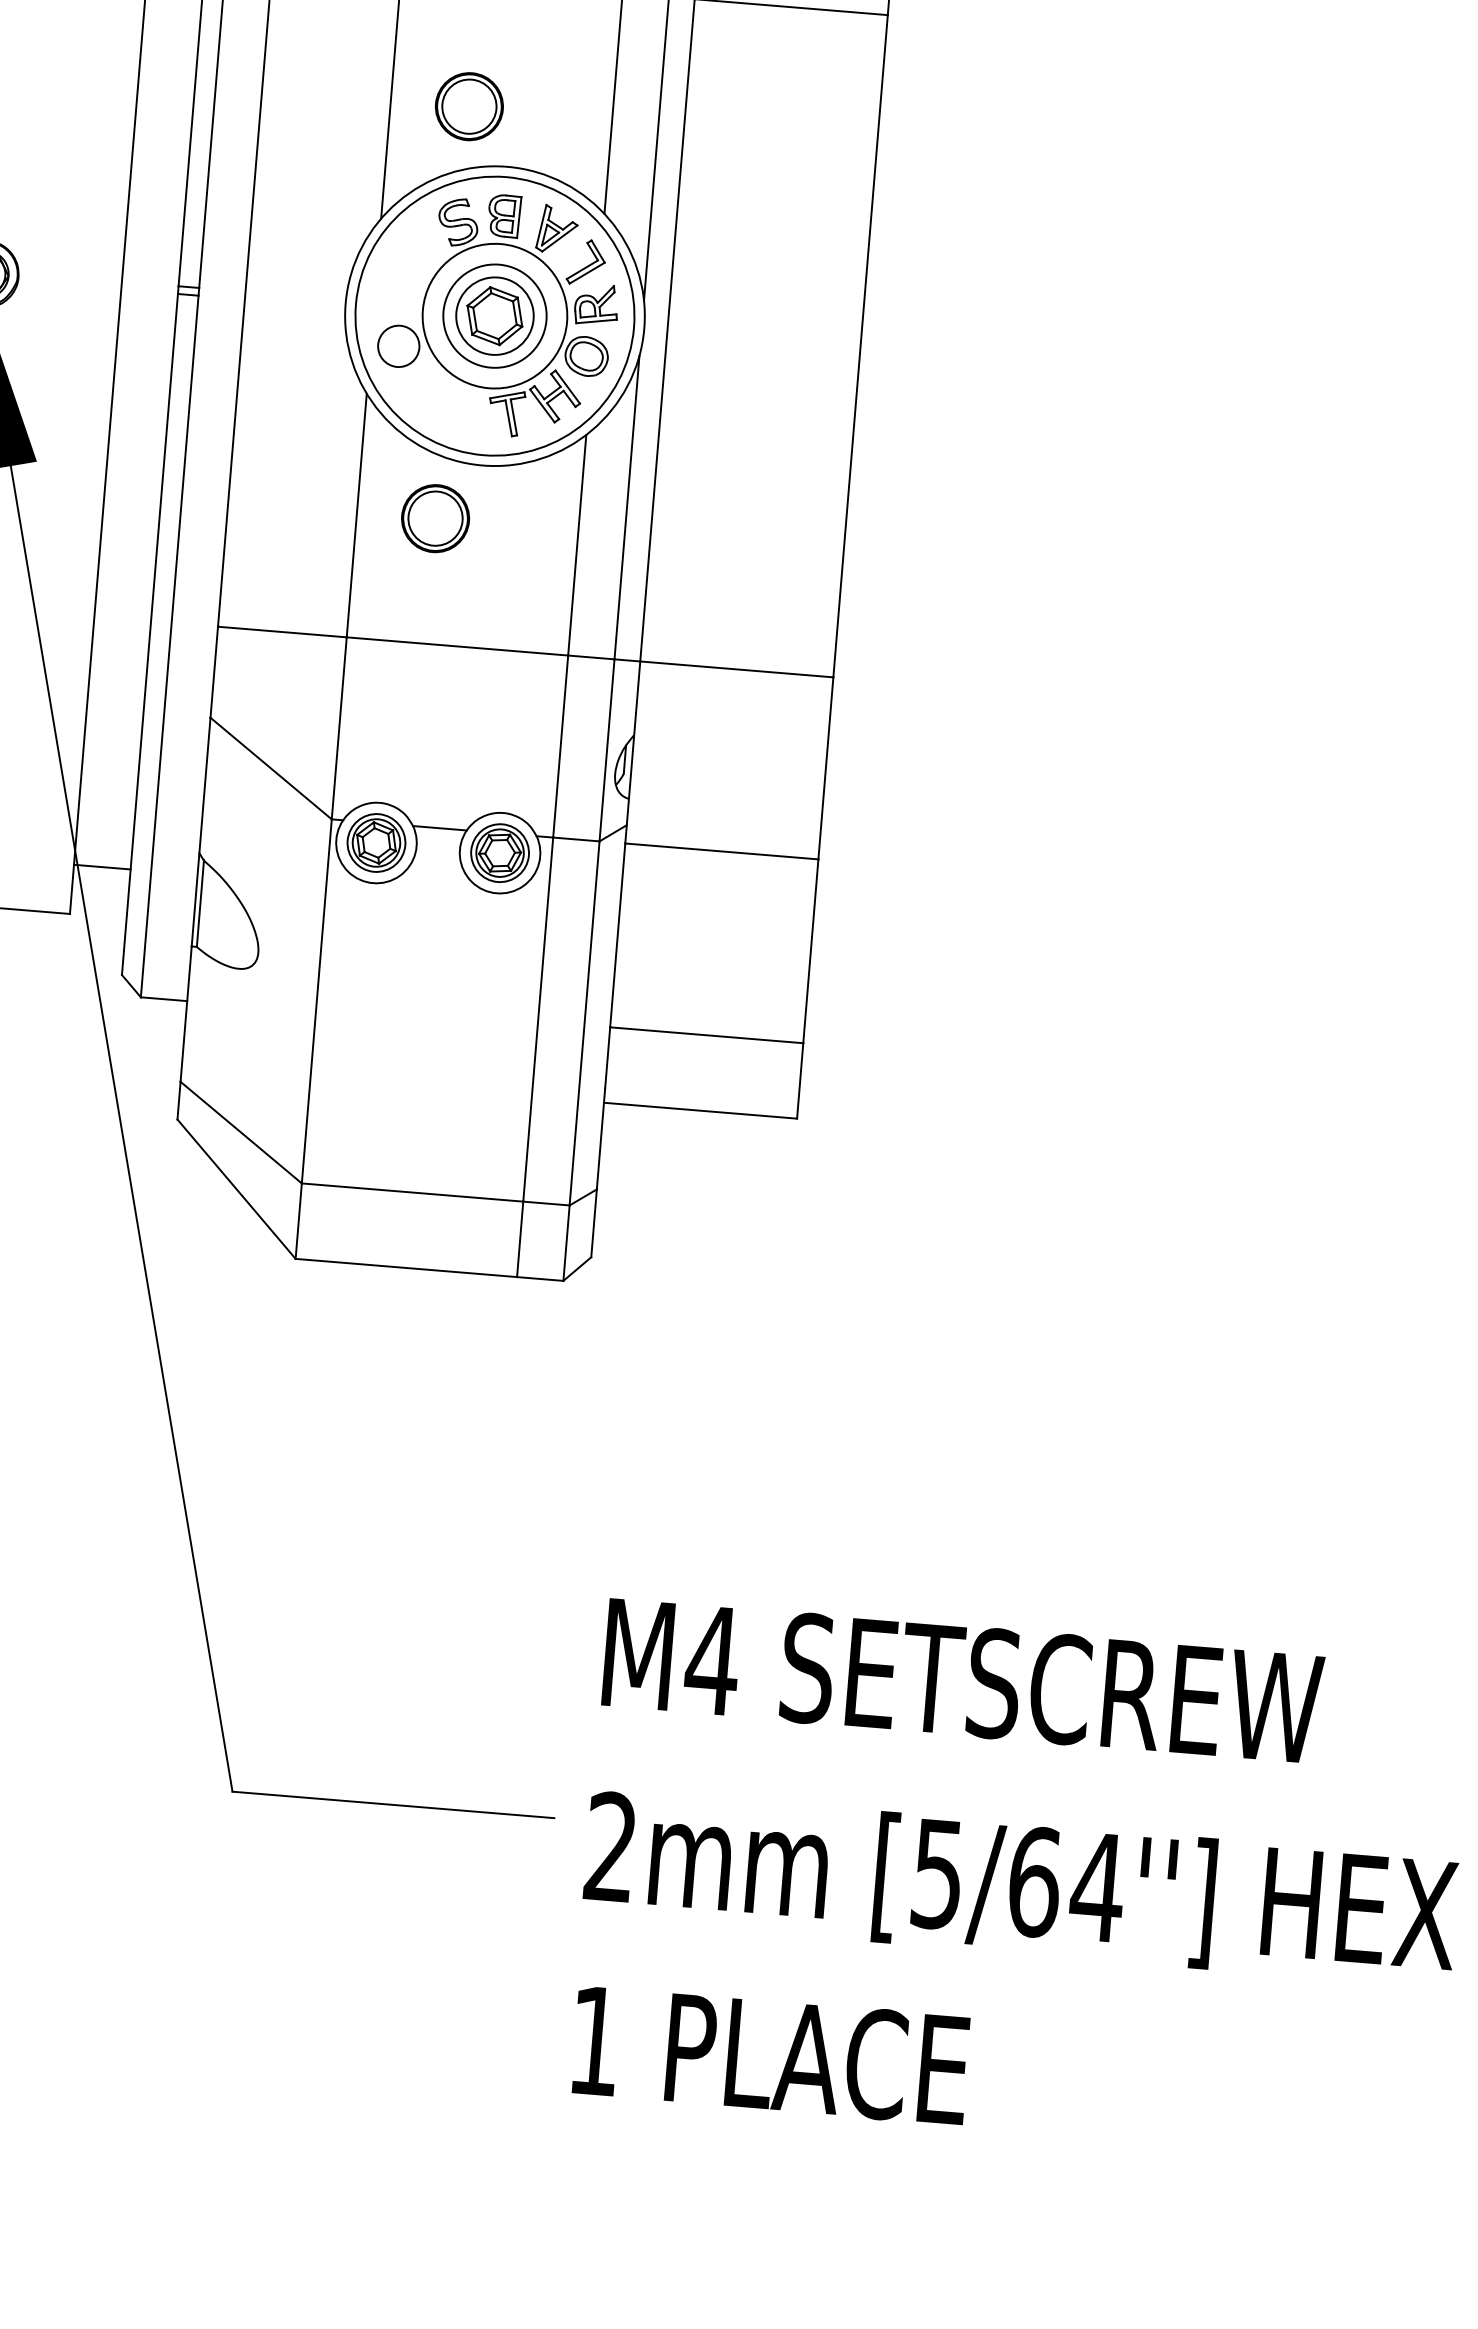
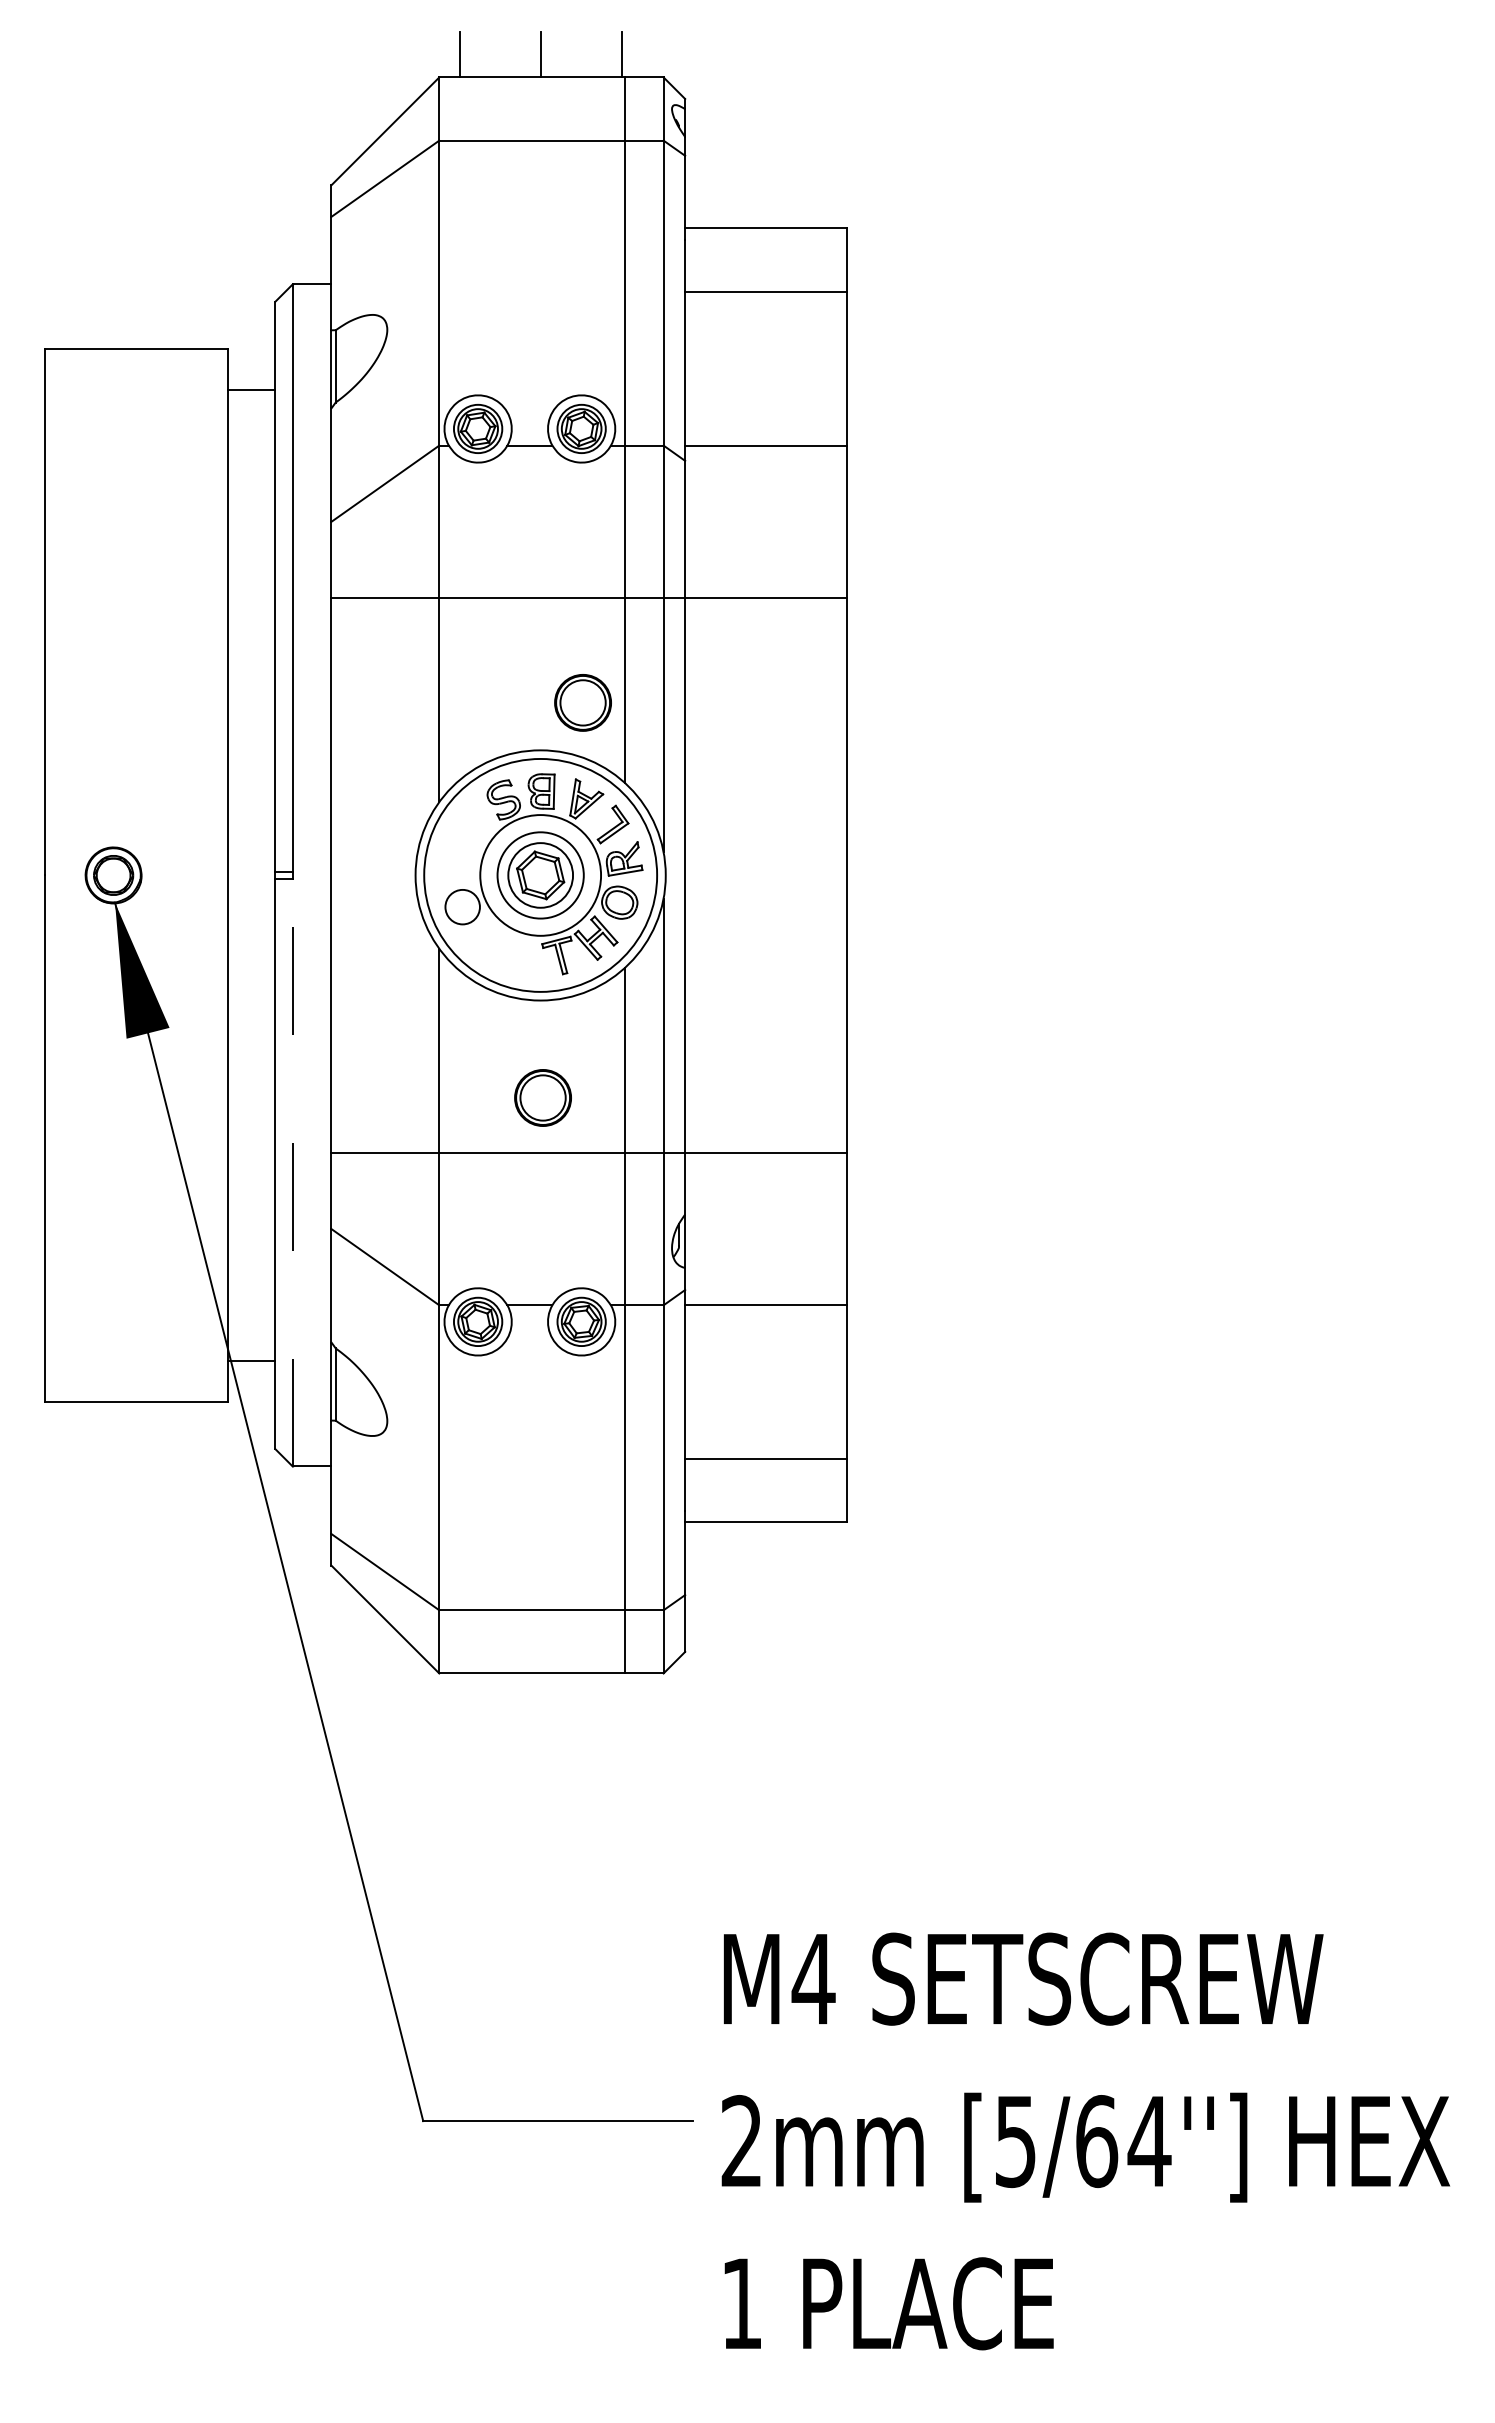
part: (468, 106) -> (582, 702), moved
part: (434, 518) -> (542, 1097), moved
line: (169, 646) -> (292, 1172), solid -> dashed

